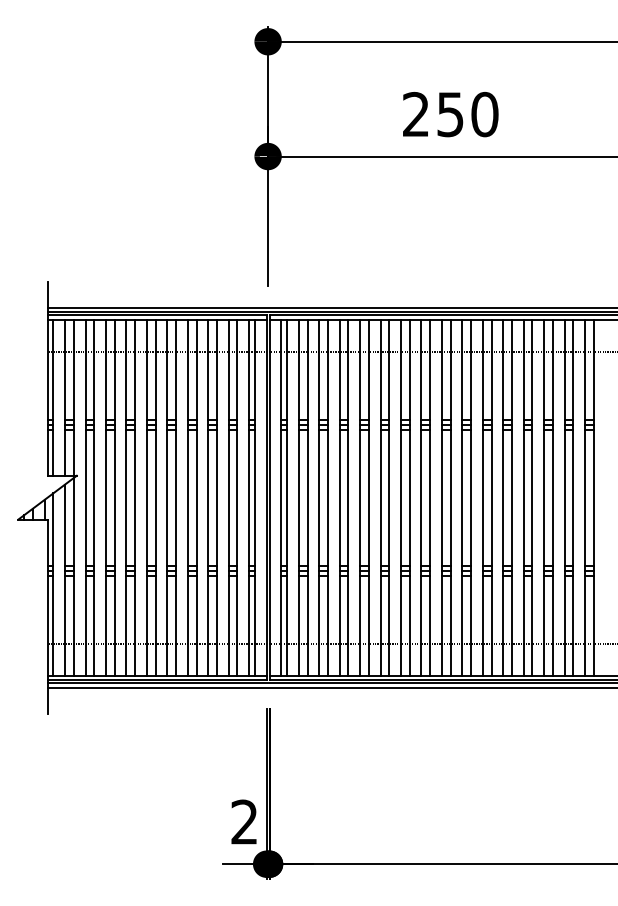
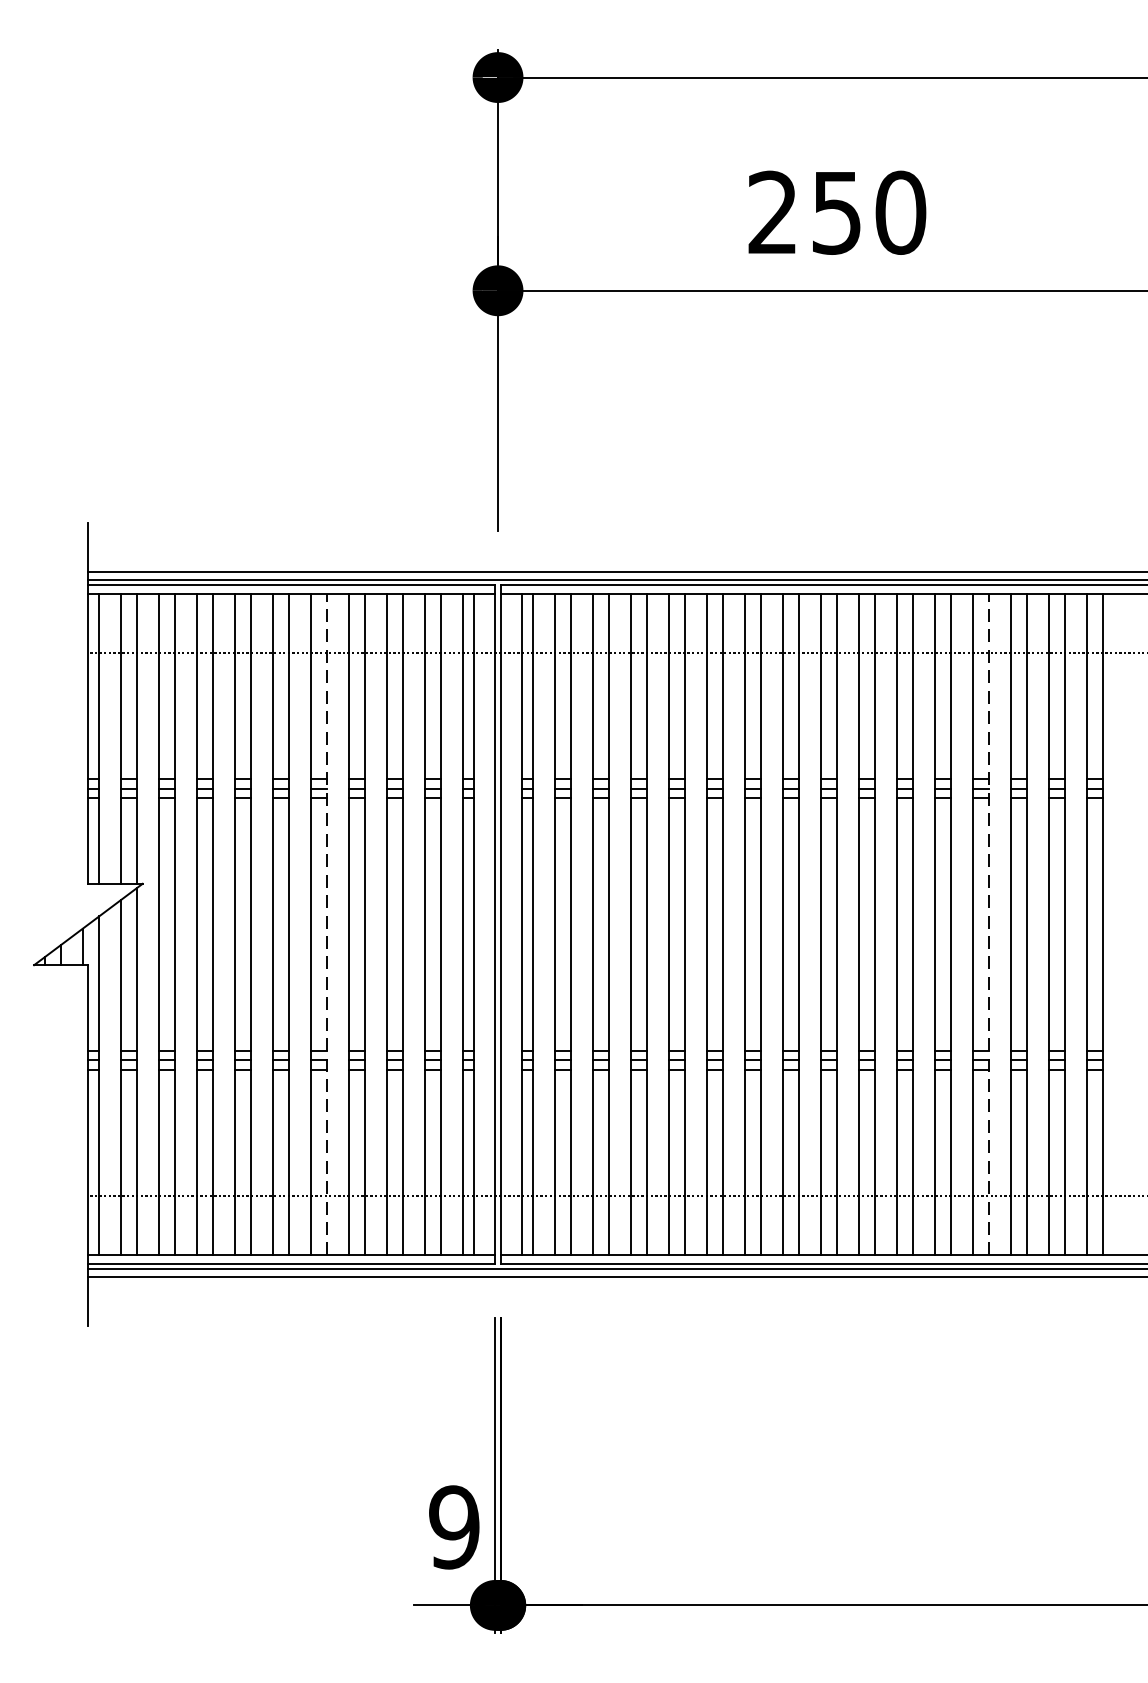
line: (176, 497) -> (327, 924), solid -> dashed
line: (532, 497) -> (989, 924), solid -> dashed
text: (244, 821) -> (454, 1526), 2 -> 9

